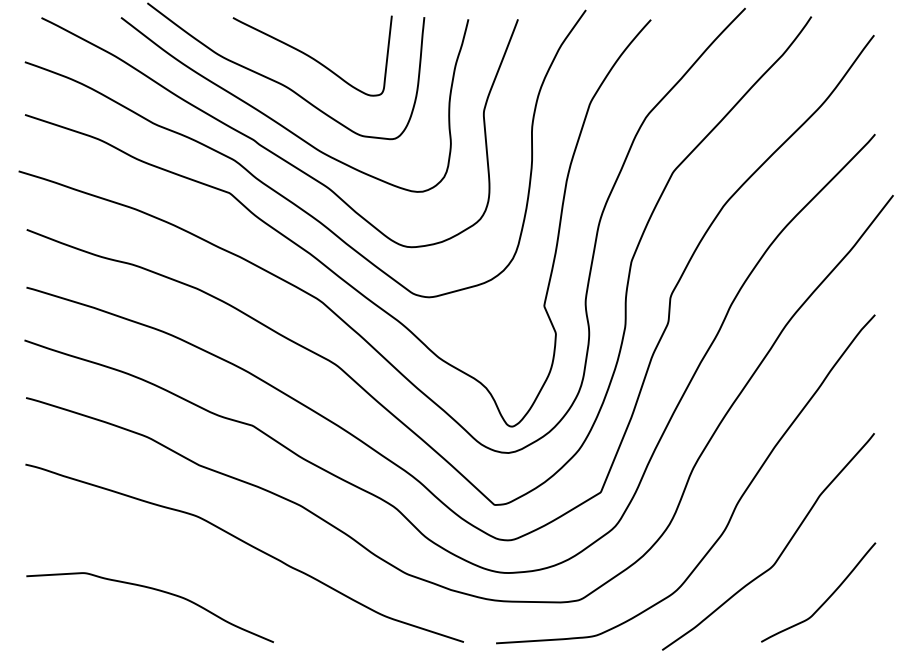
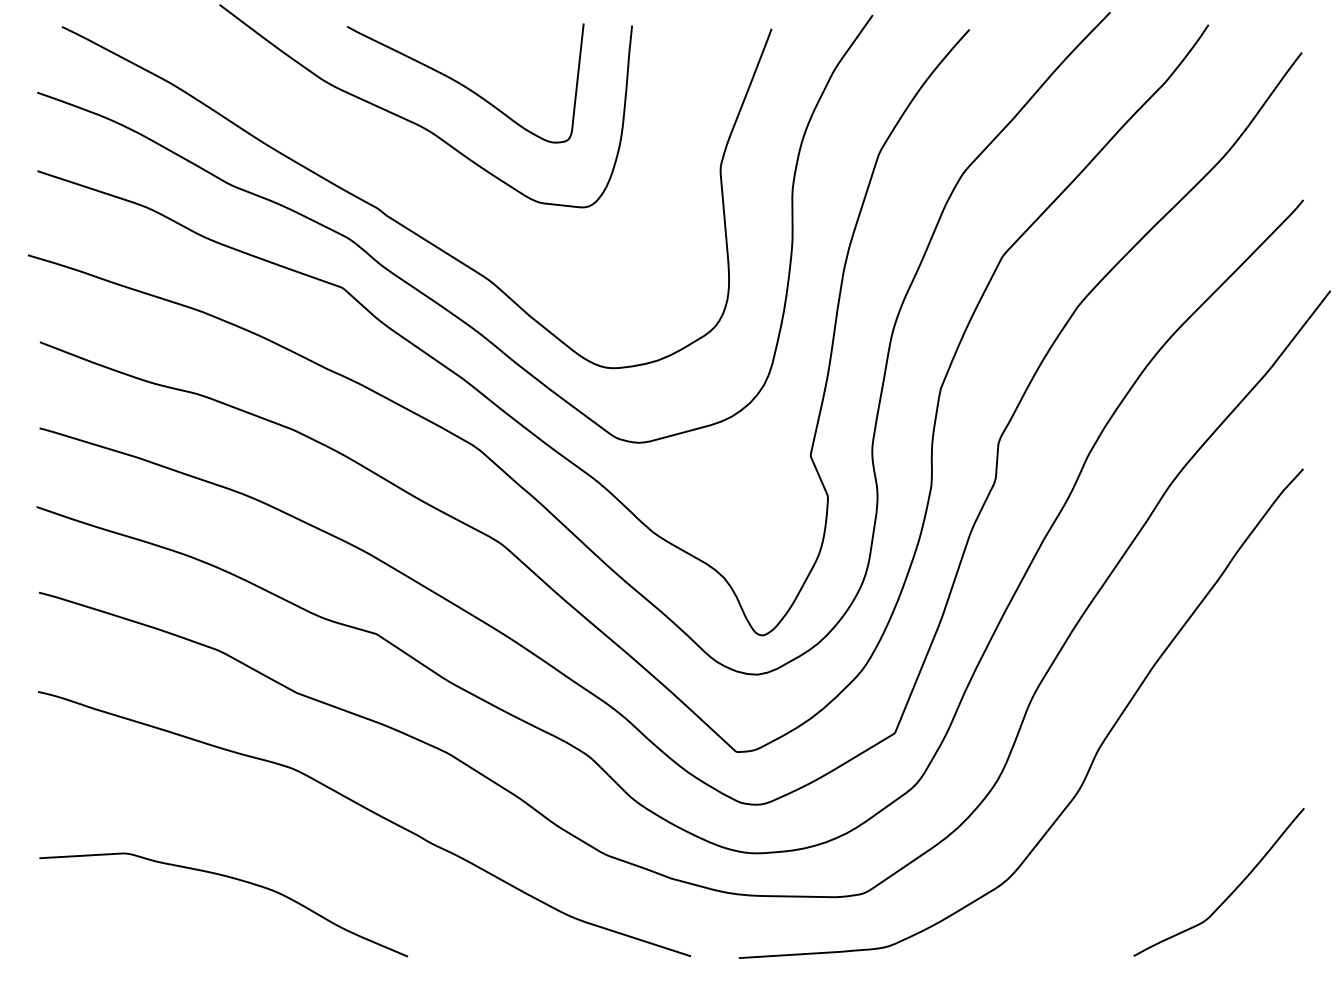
curve: (280, 123) -> (417, 184), removed
curve: (781, 551) -> (1163, 821), removed

